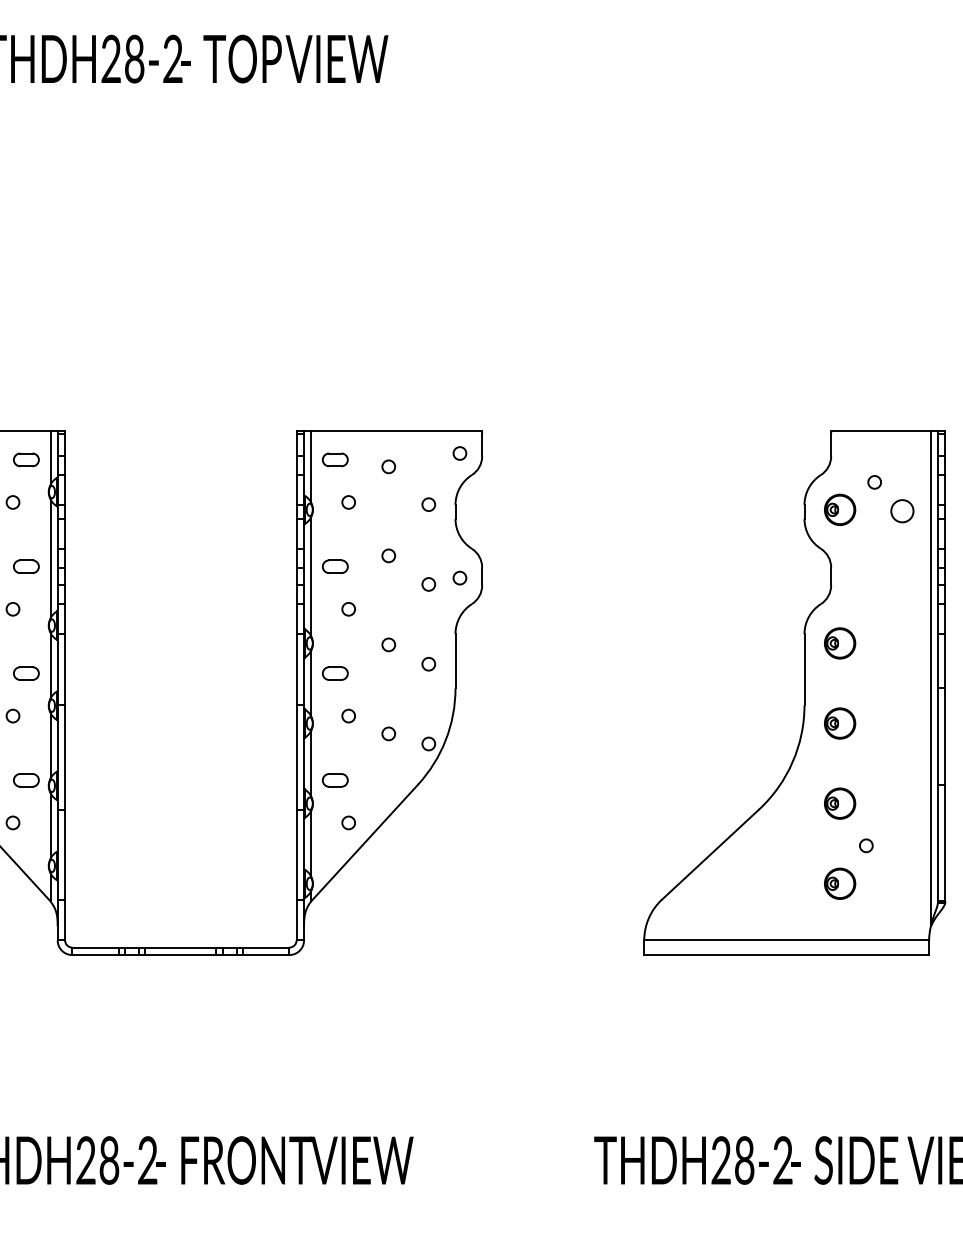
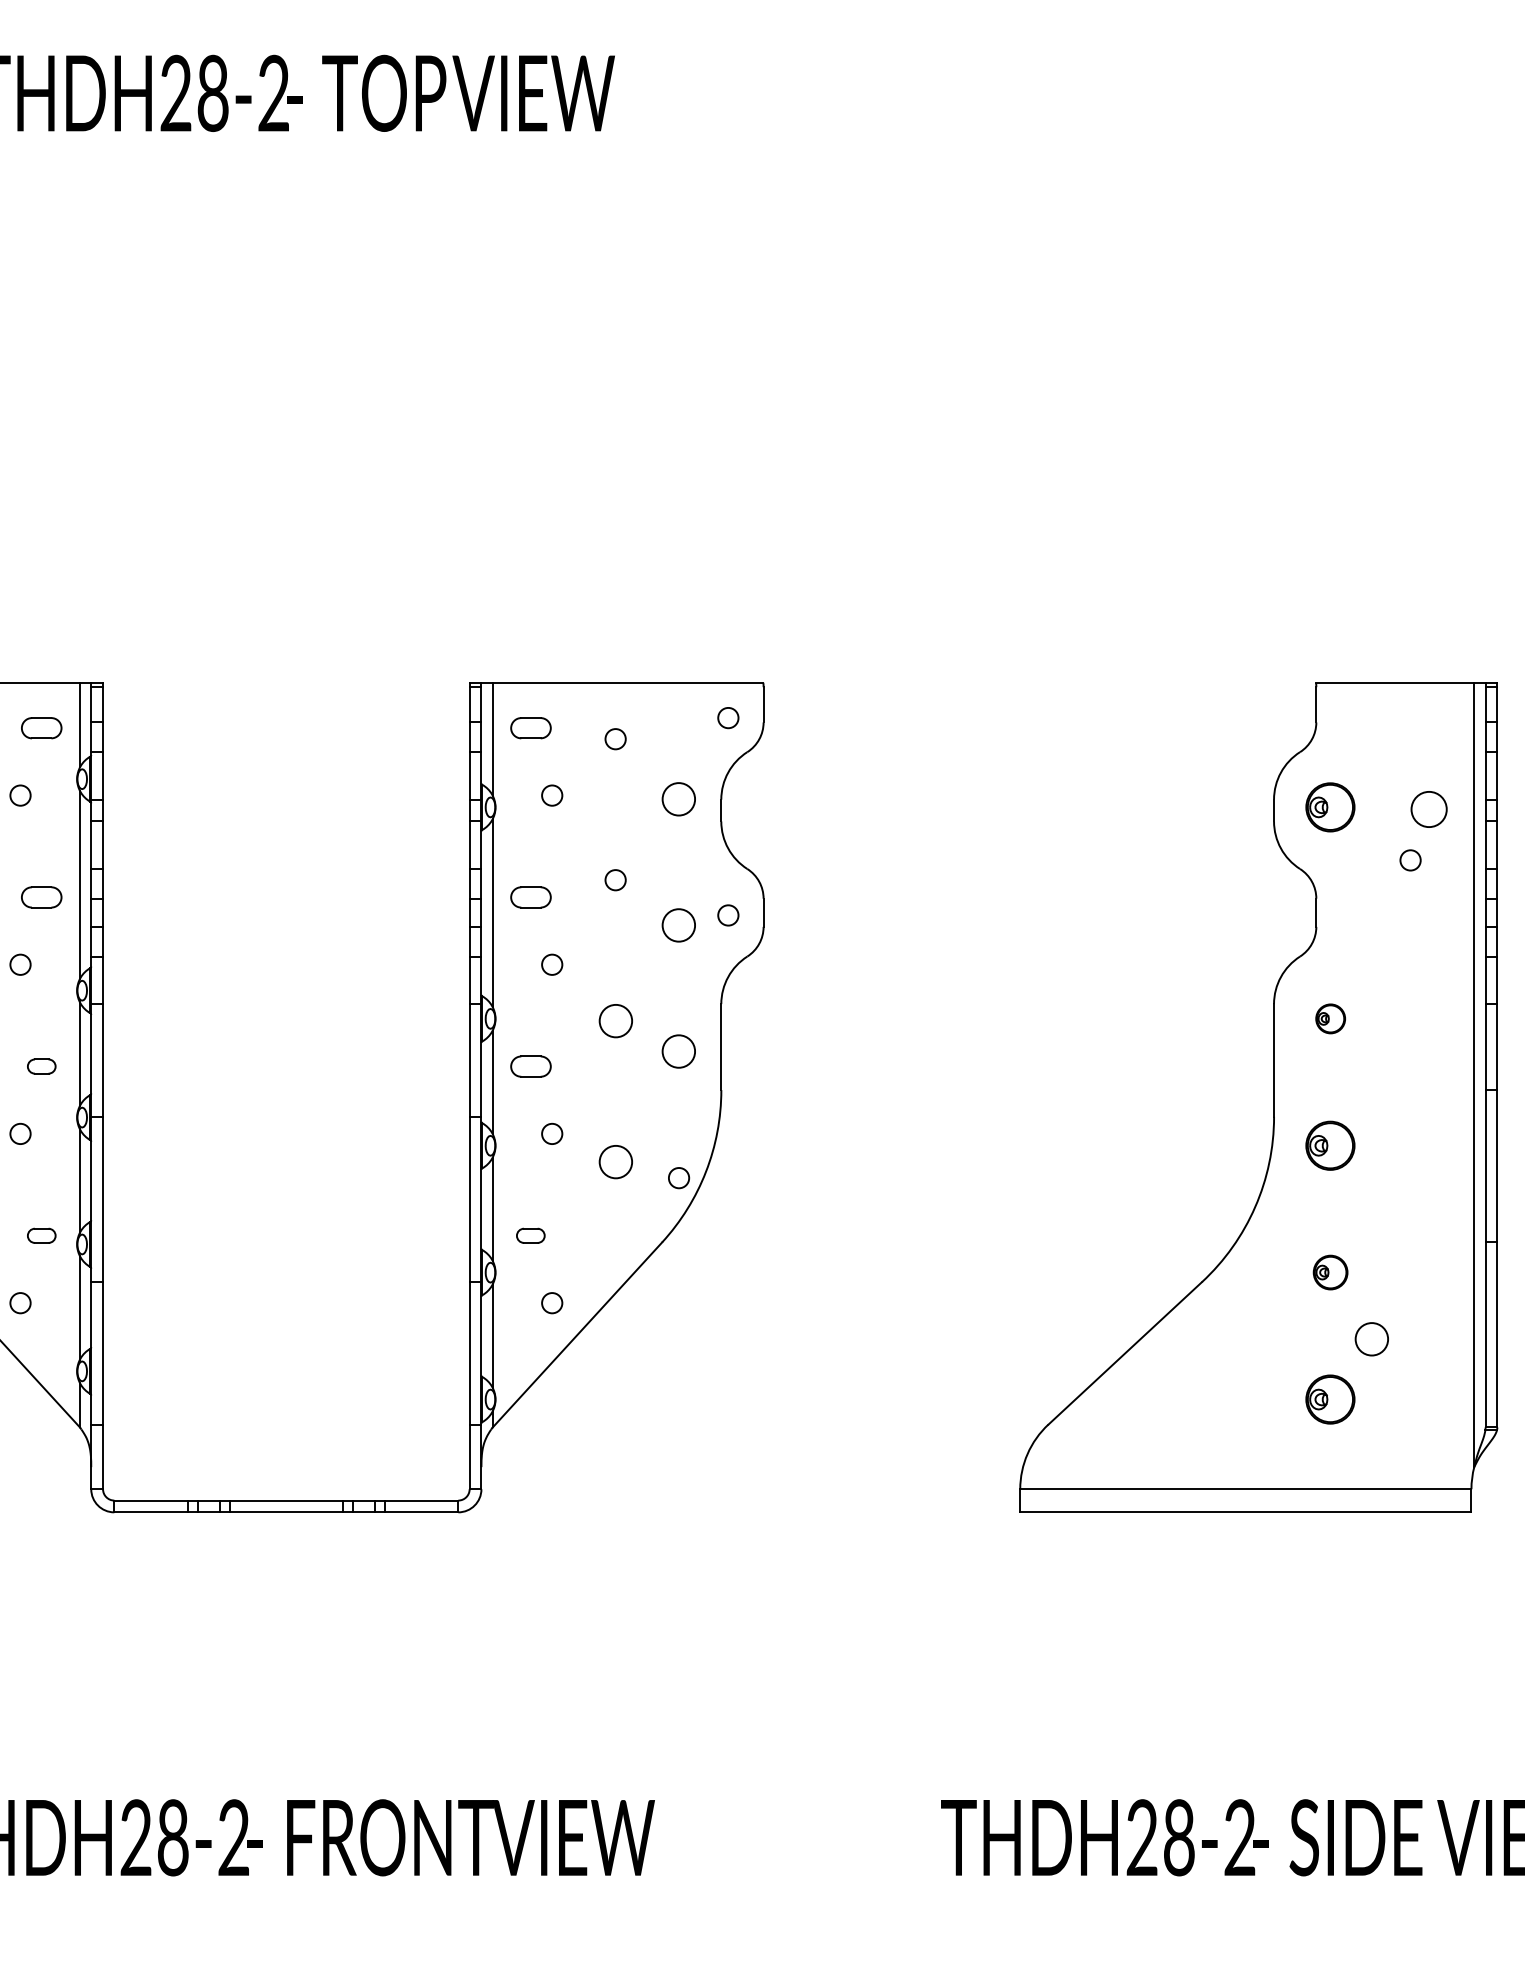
circle: (874, 482) -> (1410, 860), moved
circle: (428, 504) -> (678, 798), size x1.6
circle: (428, 584) -> (678, 925), size x1.6
part: (840, 643) -> (1331, 1018), size x0.6
circle: (388, 644) -> (615, 1020), size x1.6
circle: (428, 664) -> (678, 1052), size x1.6
part: (26, 673) -> (41, 1066), size x0.7
circle: (388, 733) -> (615, 1161), size x1.6
part: (26, 780) -> (41, 1235), size x0.7
part: (334, 780) -> (529, 1235), size x0.7
part: (840, 803) -> (1331, 1272), size x0.7
circle: (866, 845) -> (1372, 1338), size x1.6

